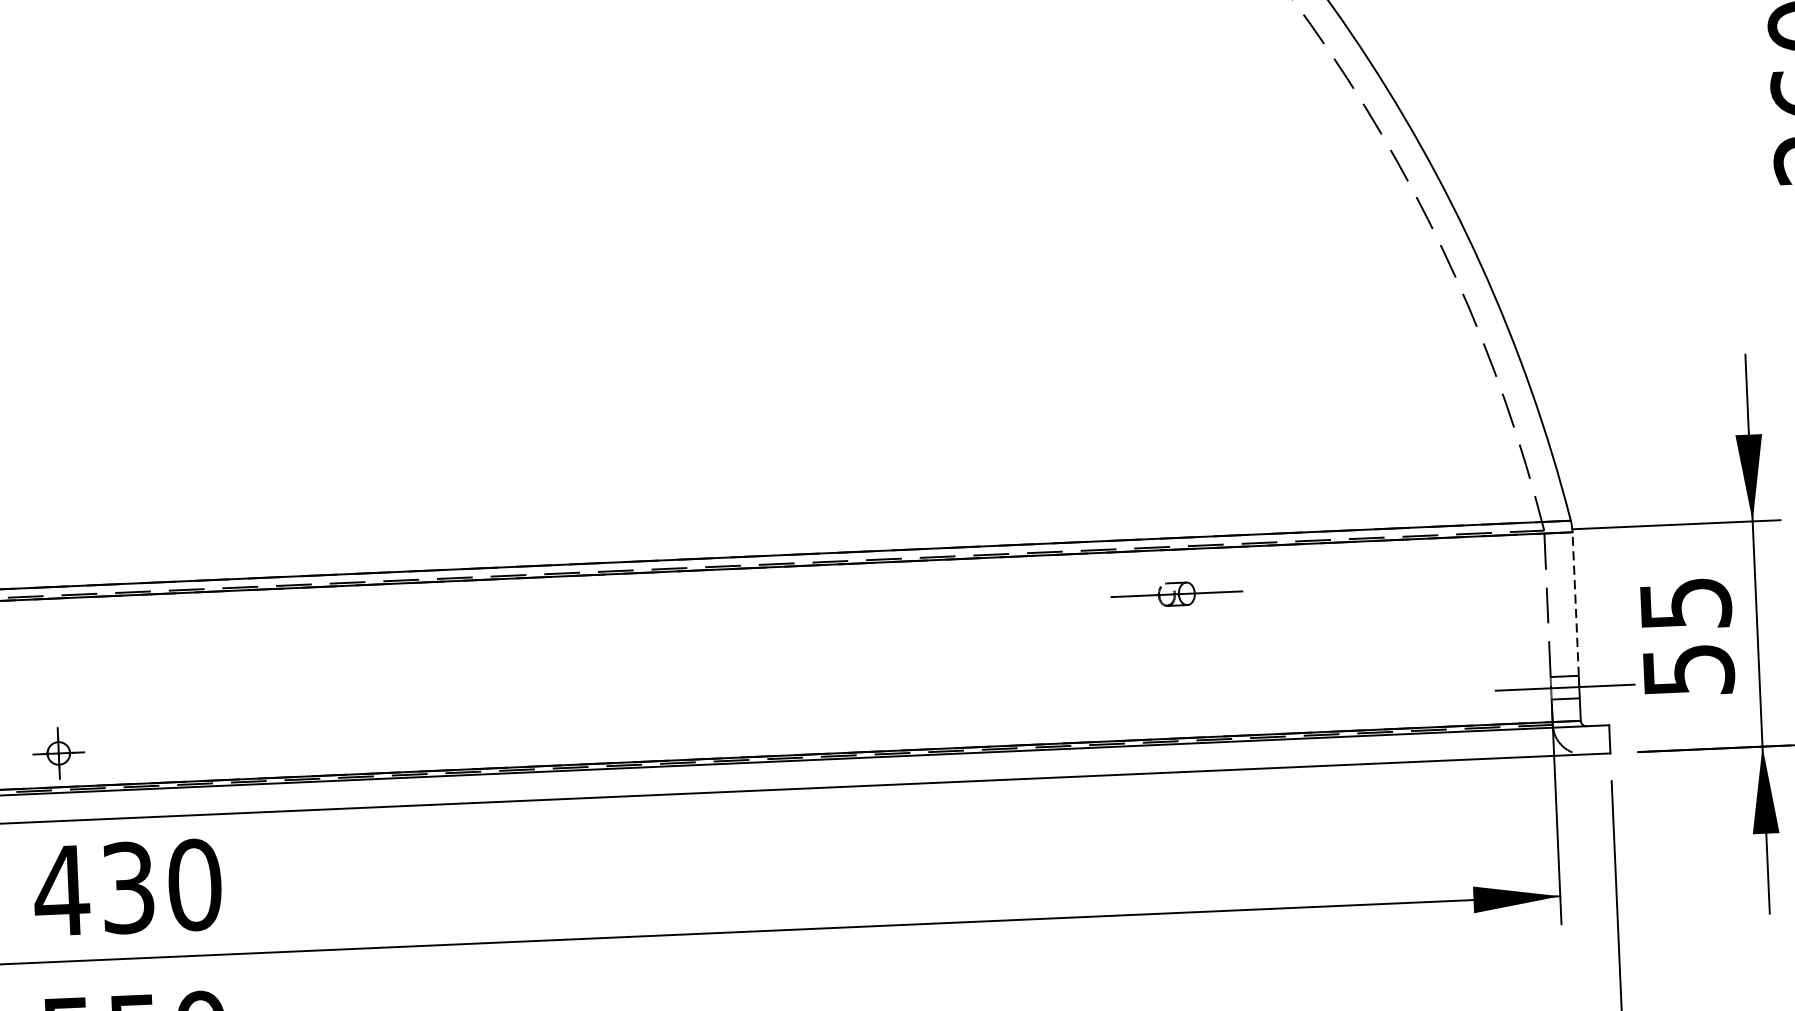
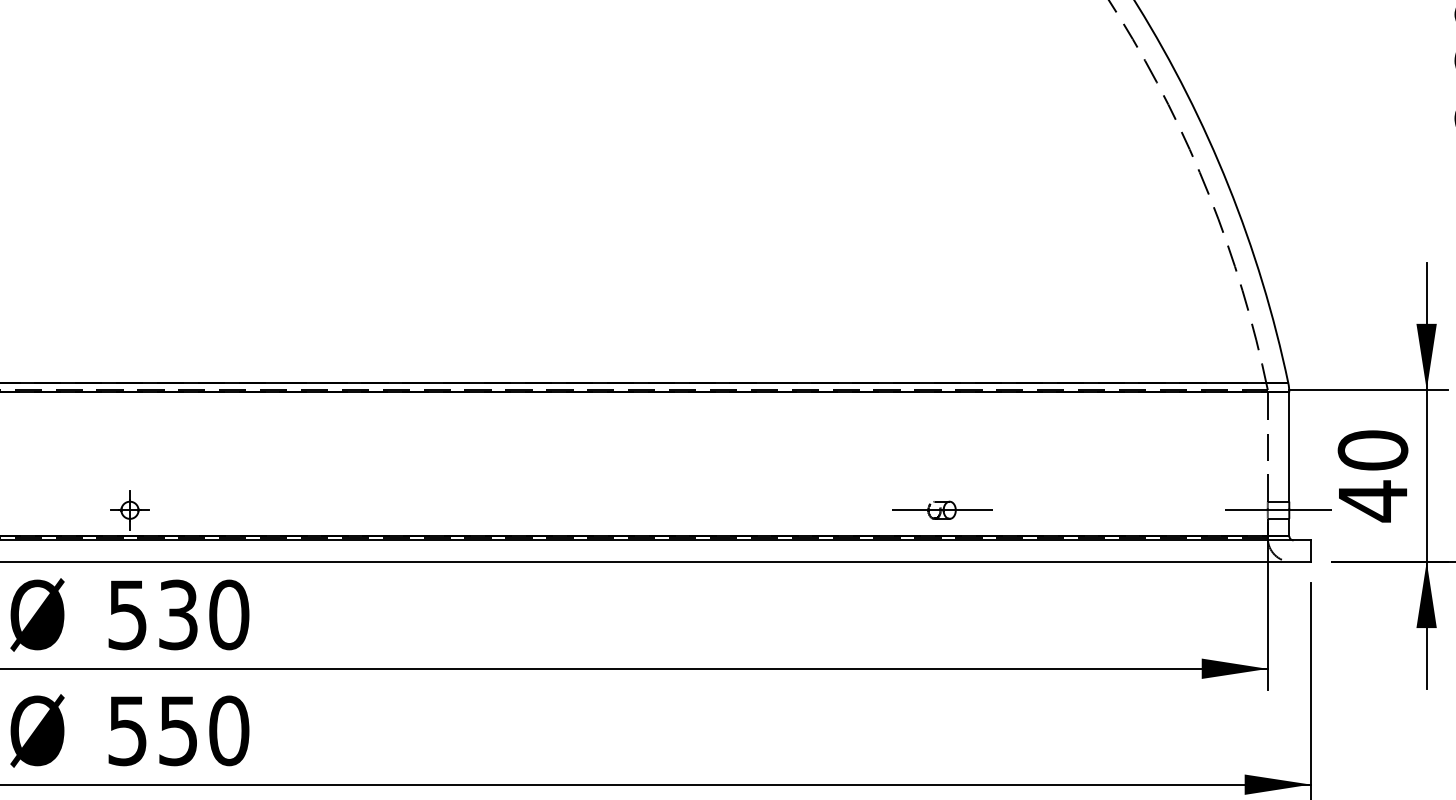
part: (1177, 593) -> (942, 509), moved
line: (1575, 604) -> (1289, 447), dashed -> solid
text: (1686, 637) -> (1372, 476), 55 -> 40
text: (61, 891) -> (127, 615), 430 -> 530

